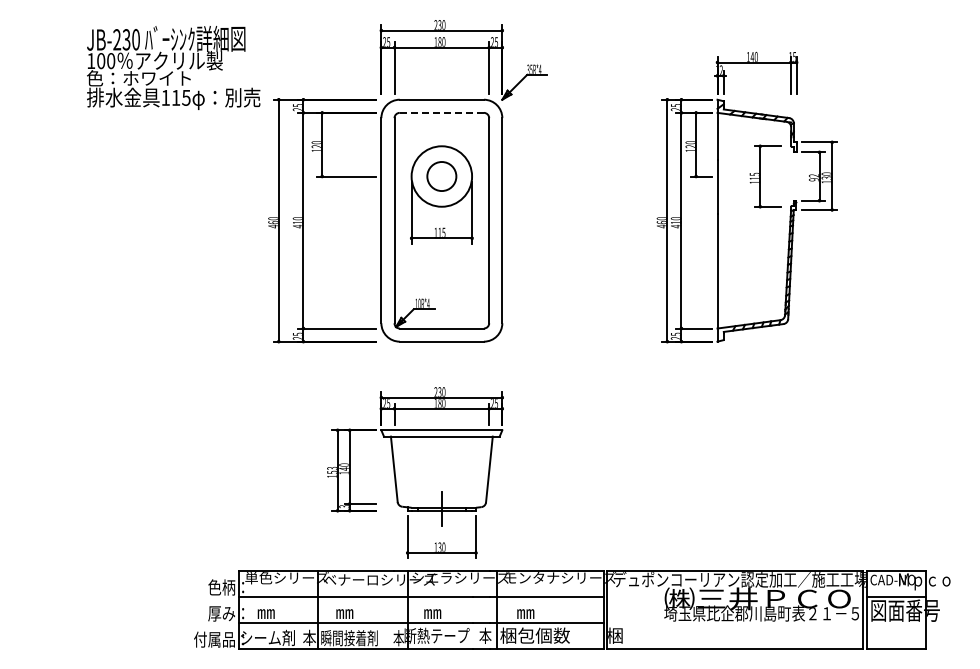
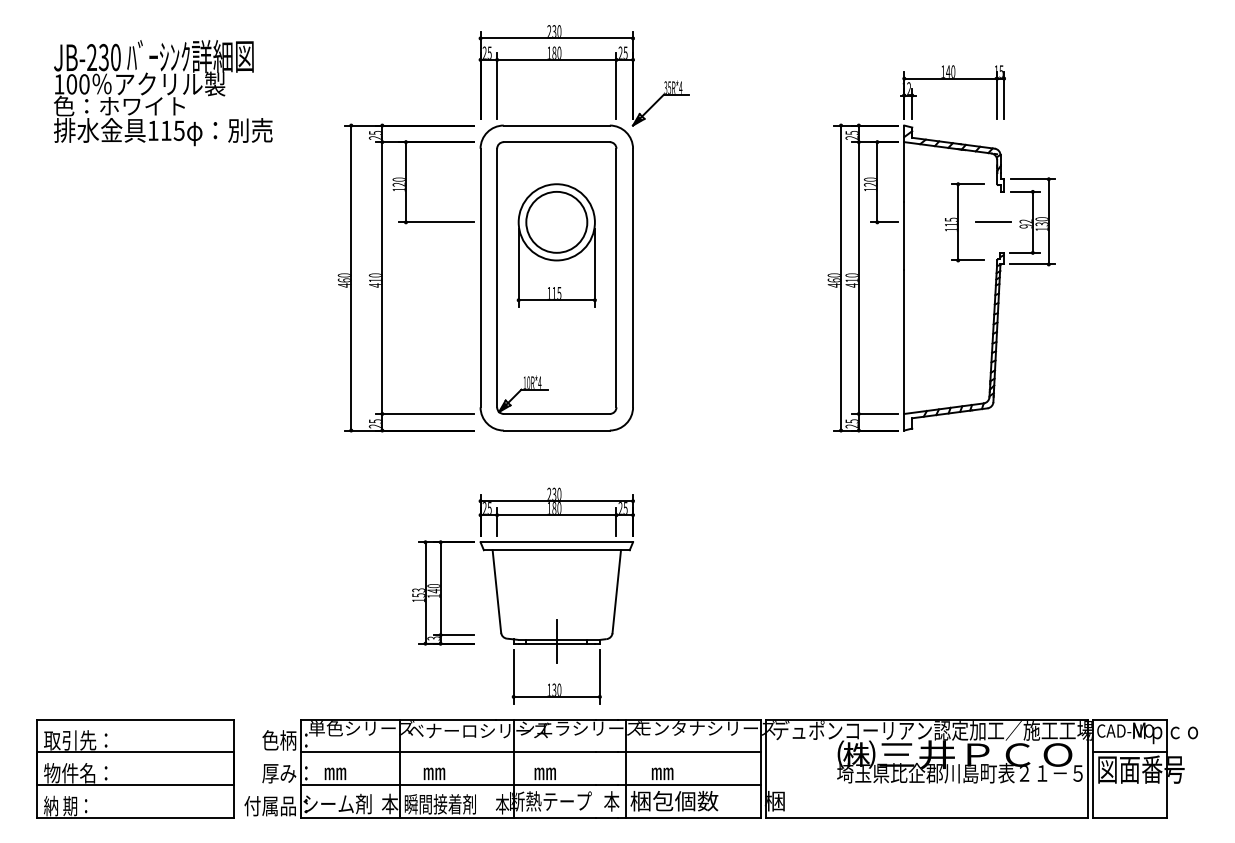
text: (173, 67) -> (163, 92), moved
line: (441, 112) -> (556, 141), dashed -> solid
circle: (441, 176) -> (556, 222), size x1.67
line: (788, 176) -> (993, 222), added
part: (107, 609) -> (135, 768), added

